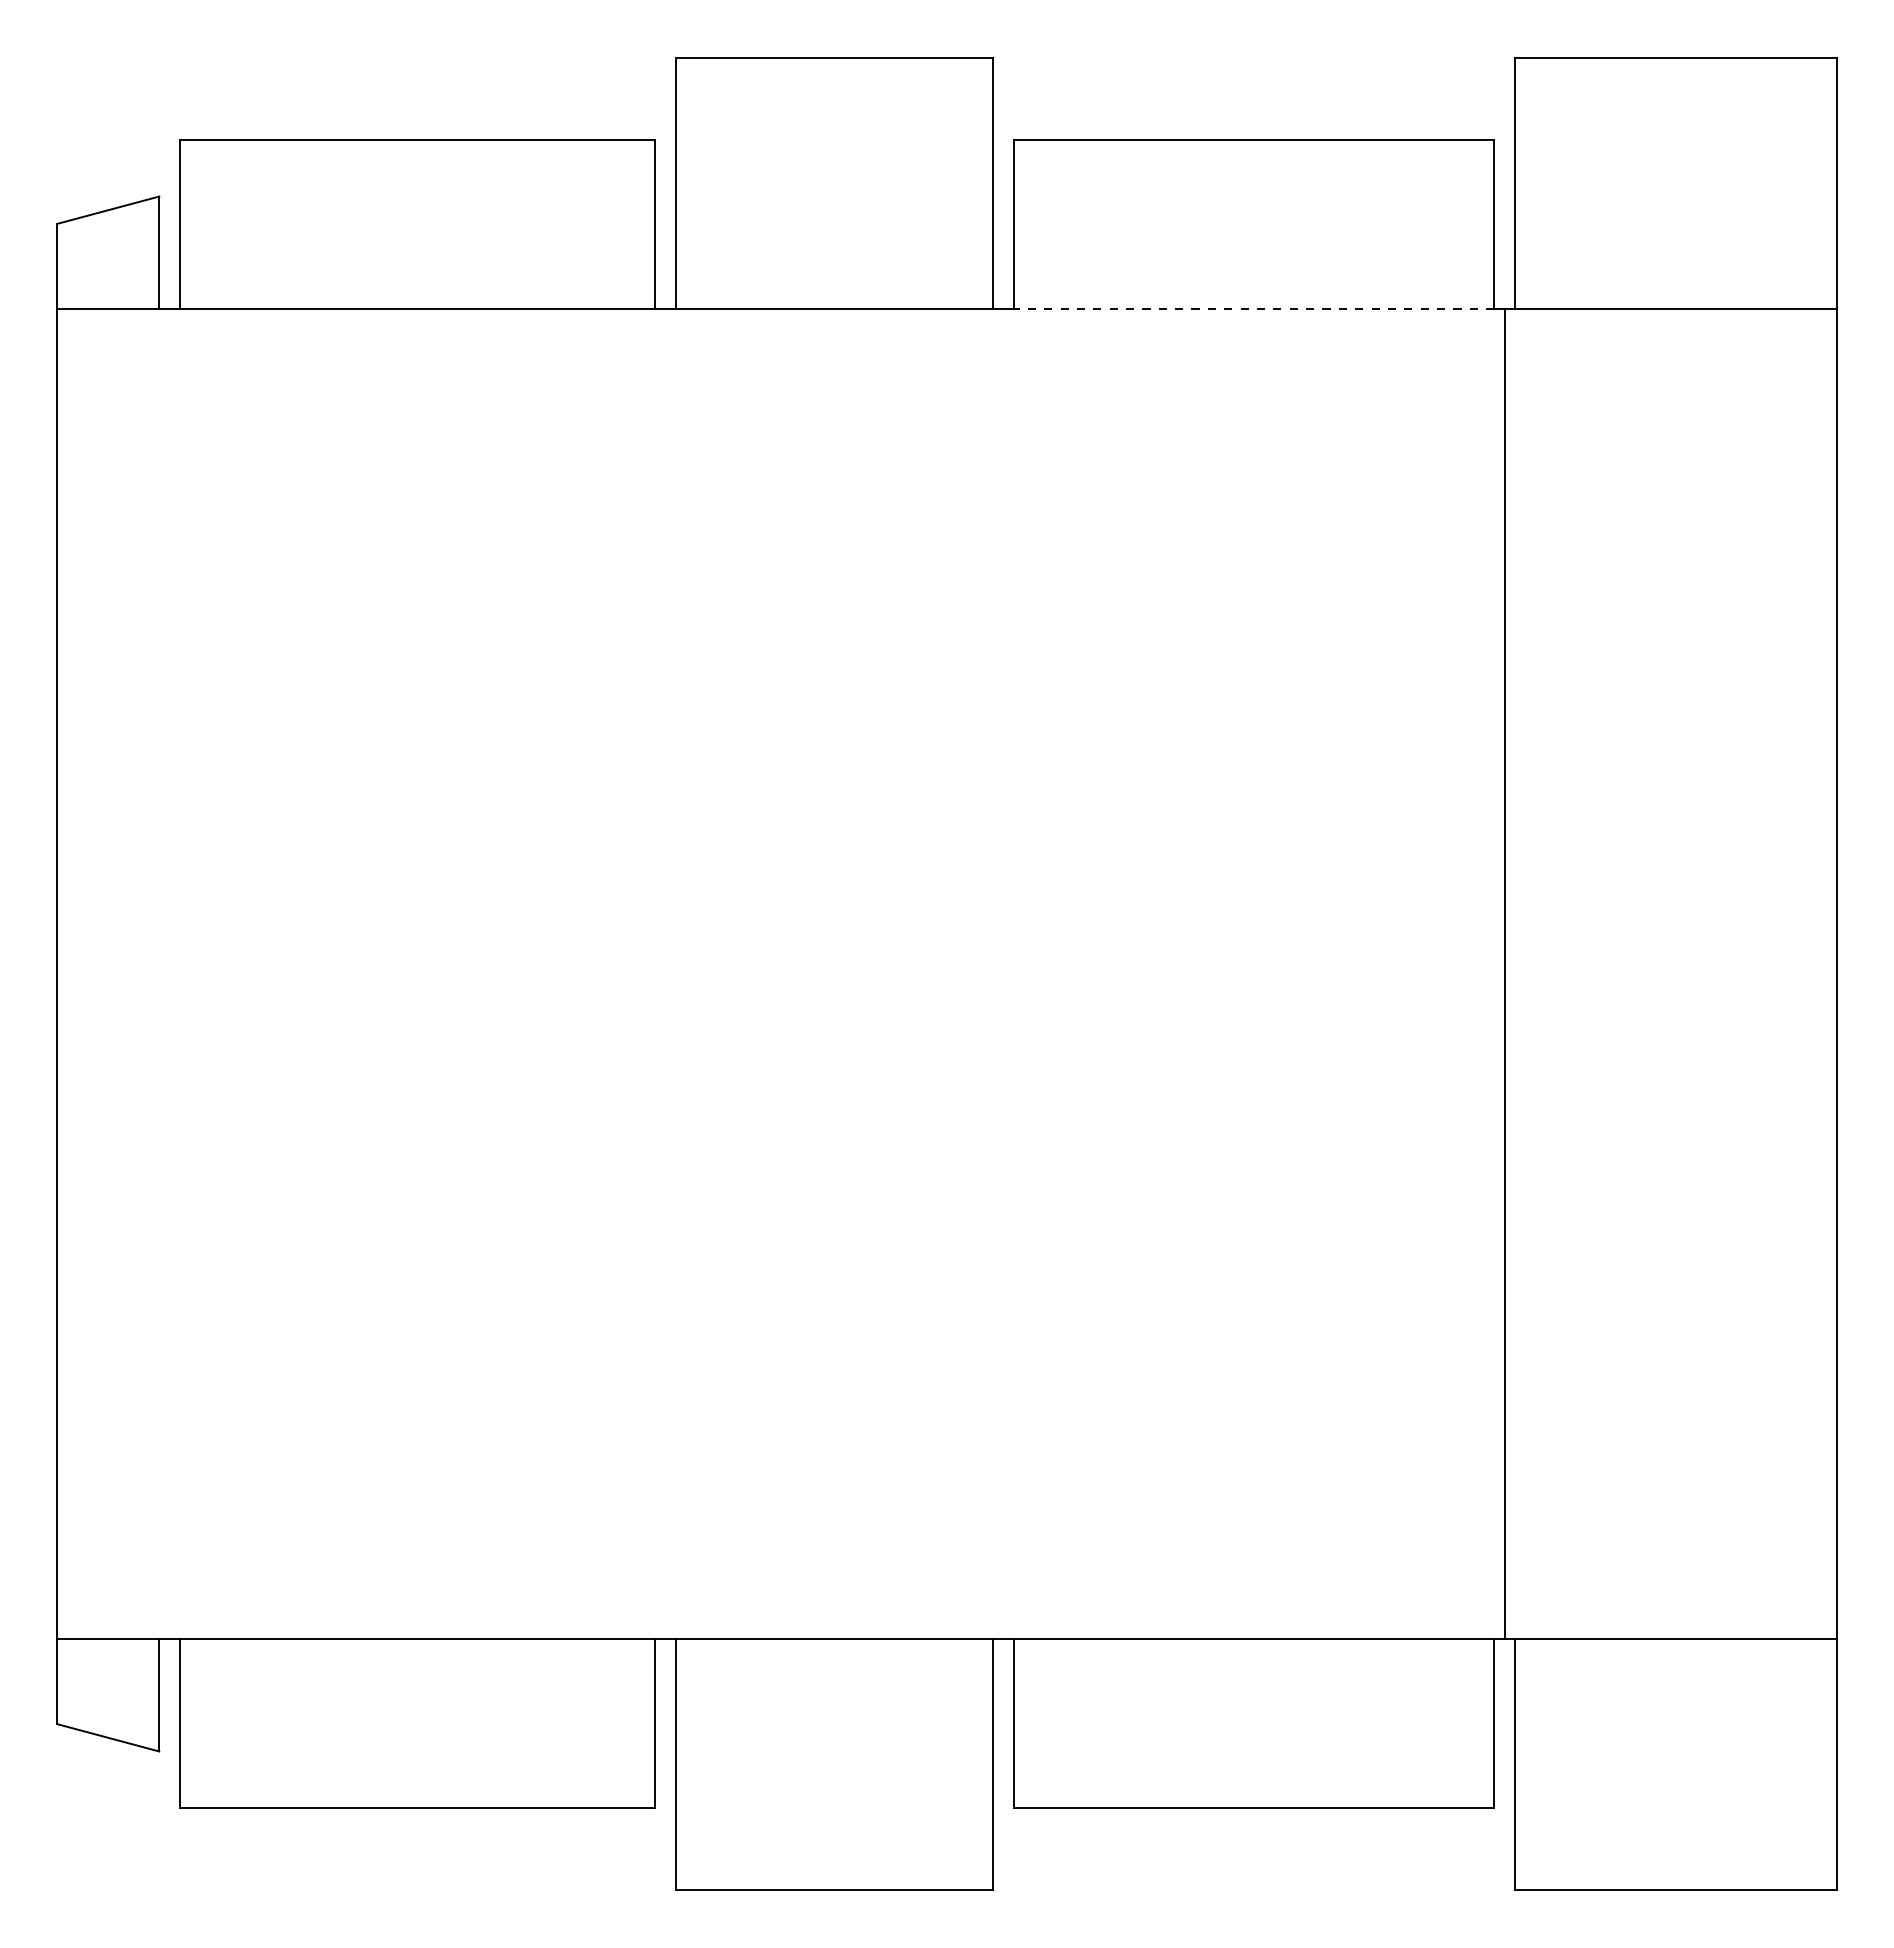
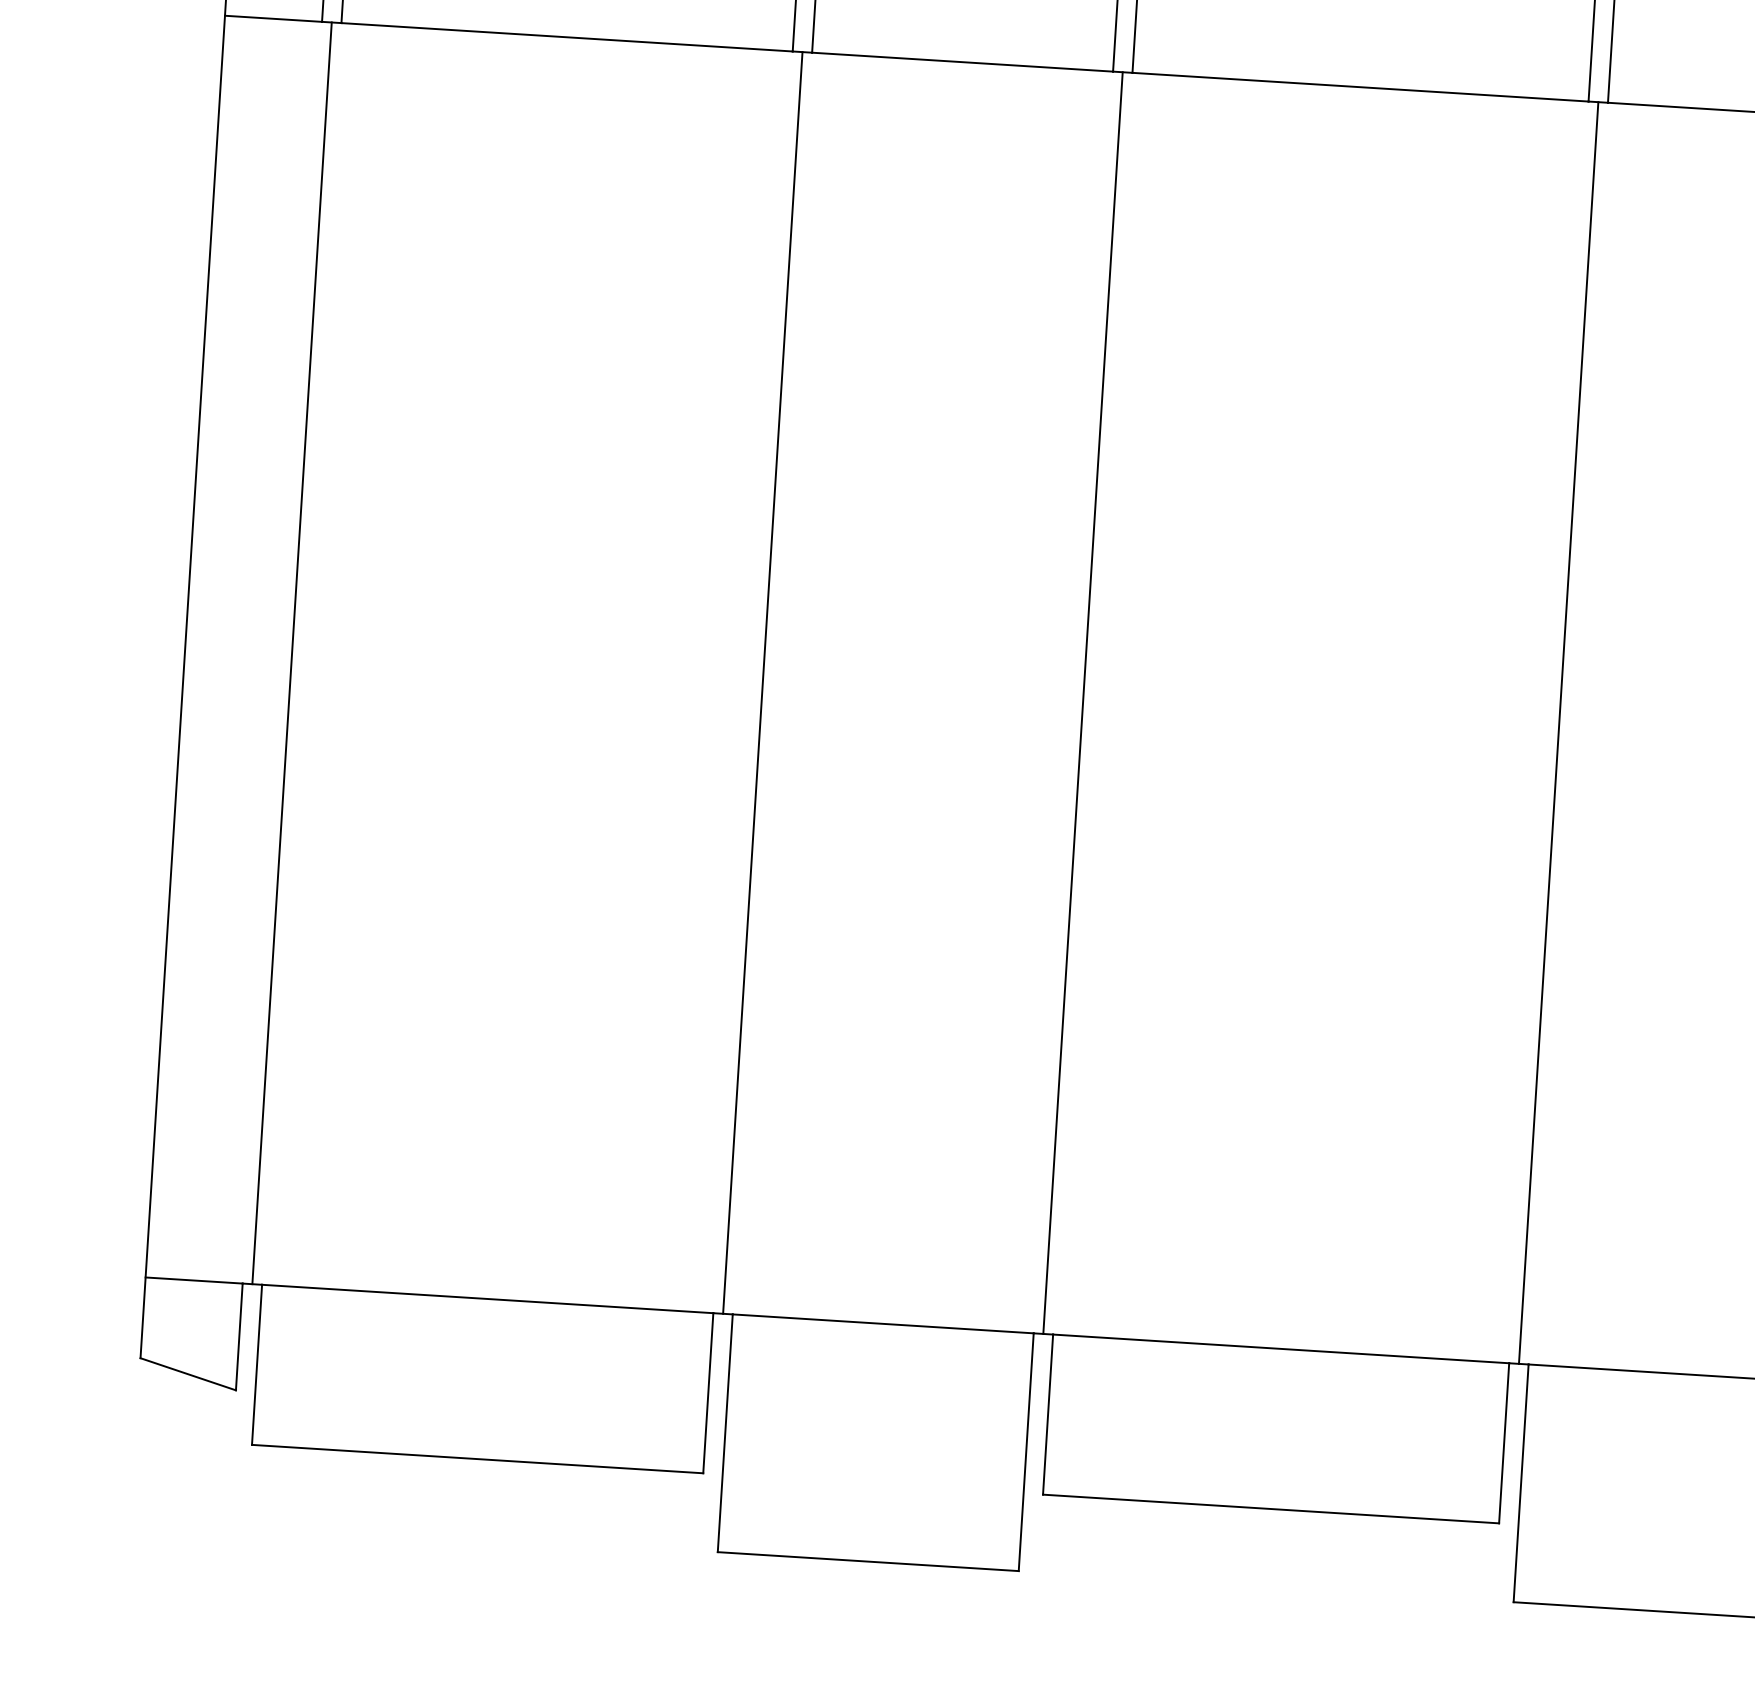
line: (1253, 309) -> (1360, 87), dashed -> solid
line: (169, 973) -> (292, 652), added
line: (665, 973) -> (762, 682), added
line: (1003, 973) -> (1083, 702), added

